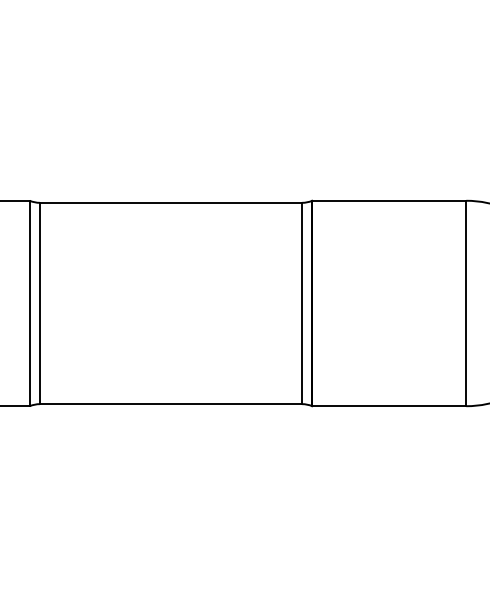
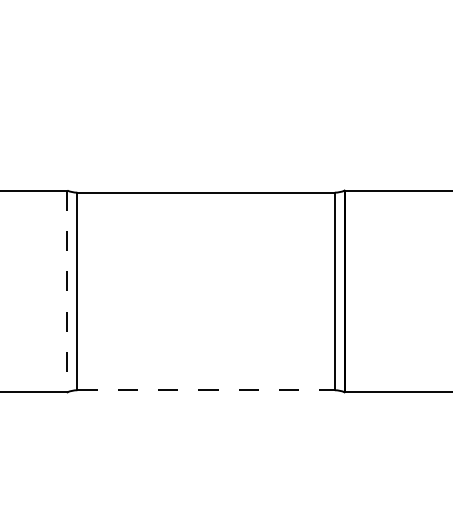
line: (29, 303) -> (67, 291), solid -> dashed
line: (171, 404) -> (206, 390), solid -> dashed

